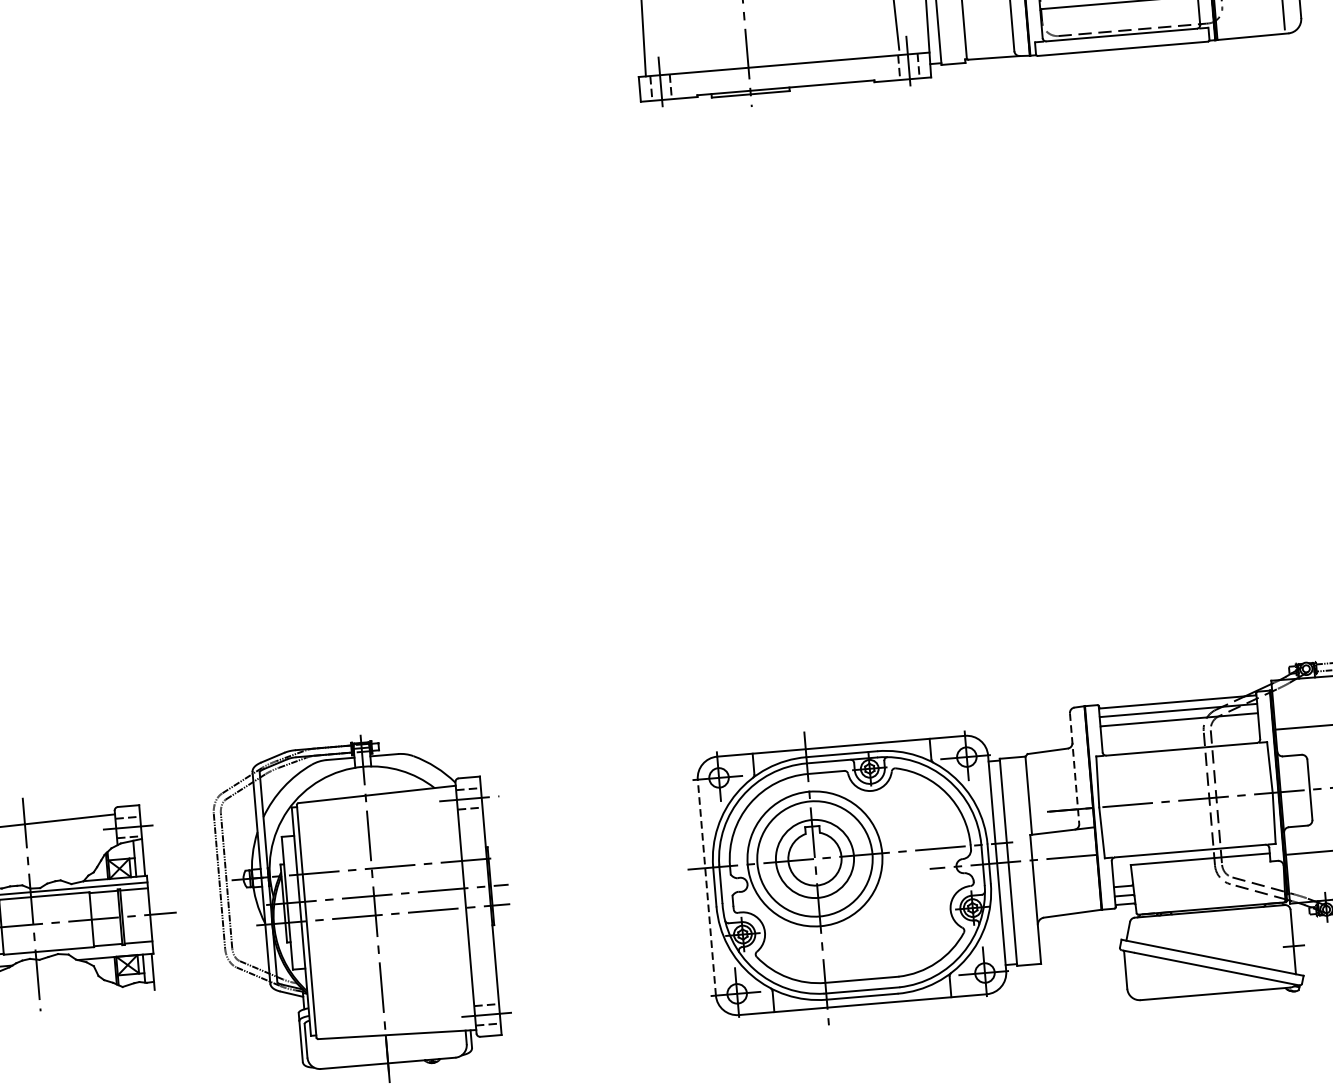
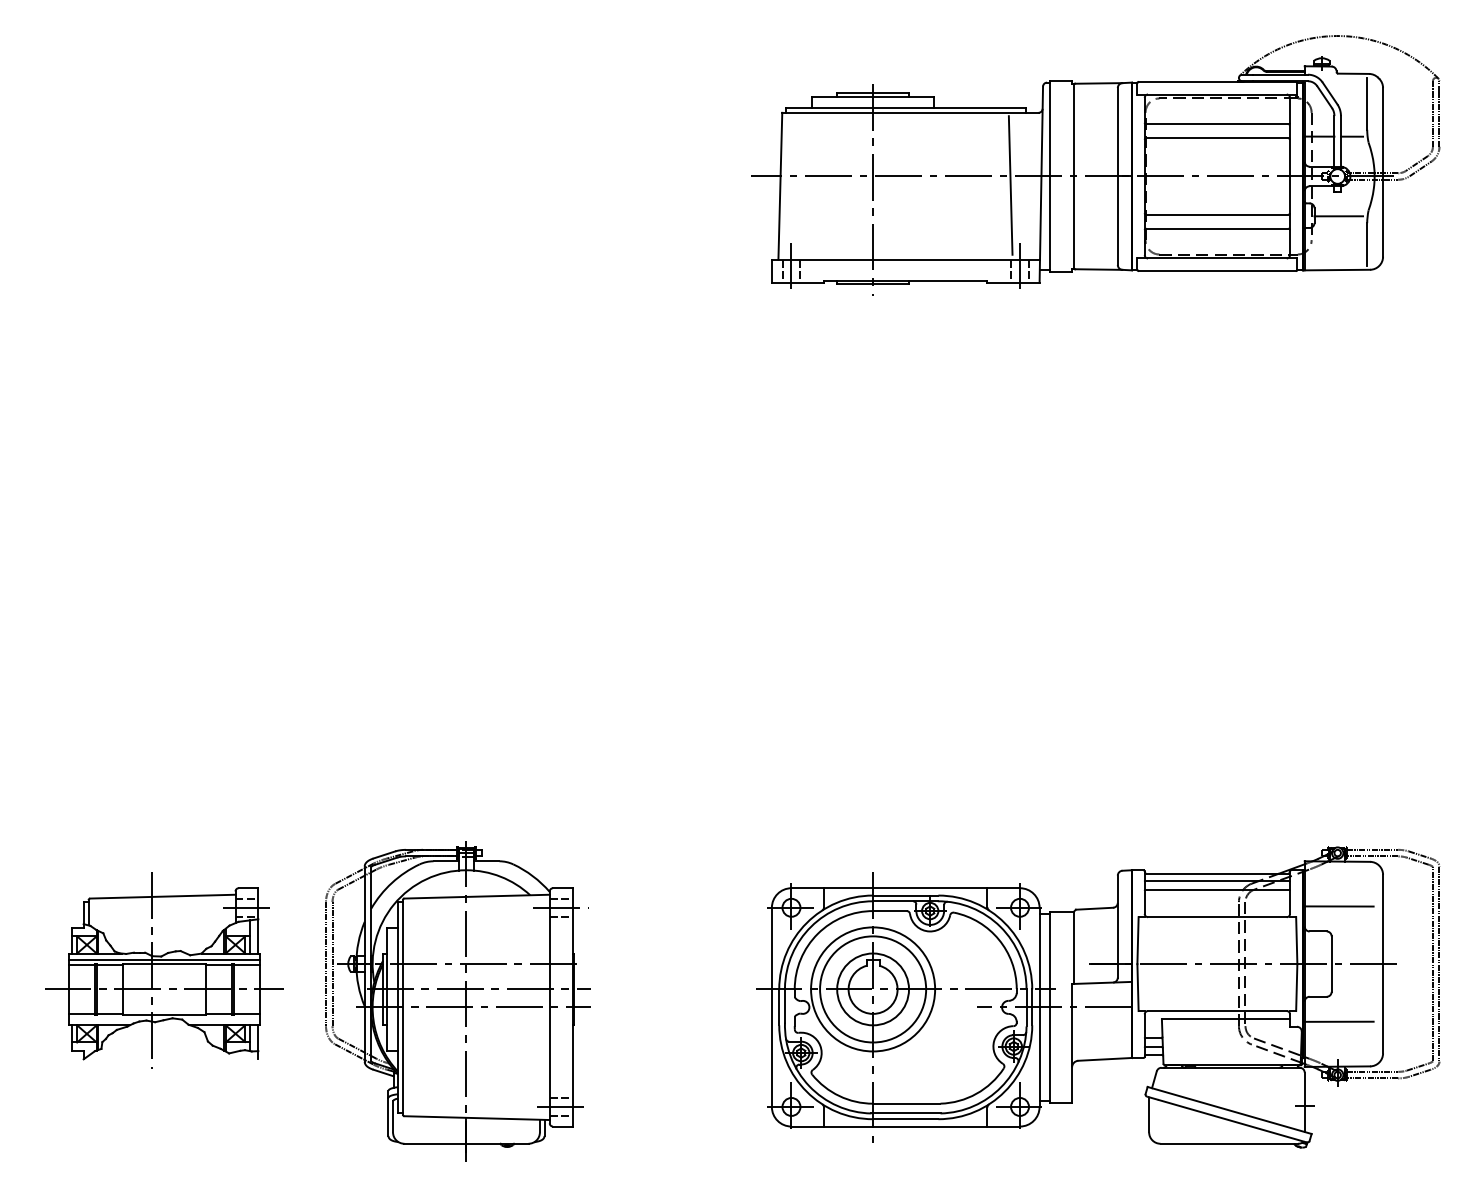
line: (1074, 769) -> (1117, 927), dashed -> solid
line: (706, 887) -> (771, 1007), dashed -> solid

